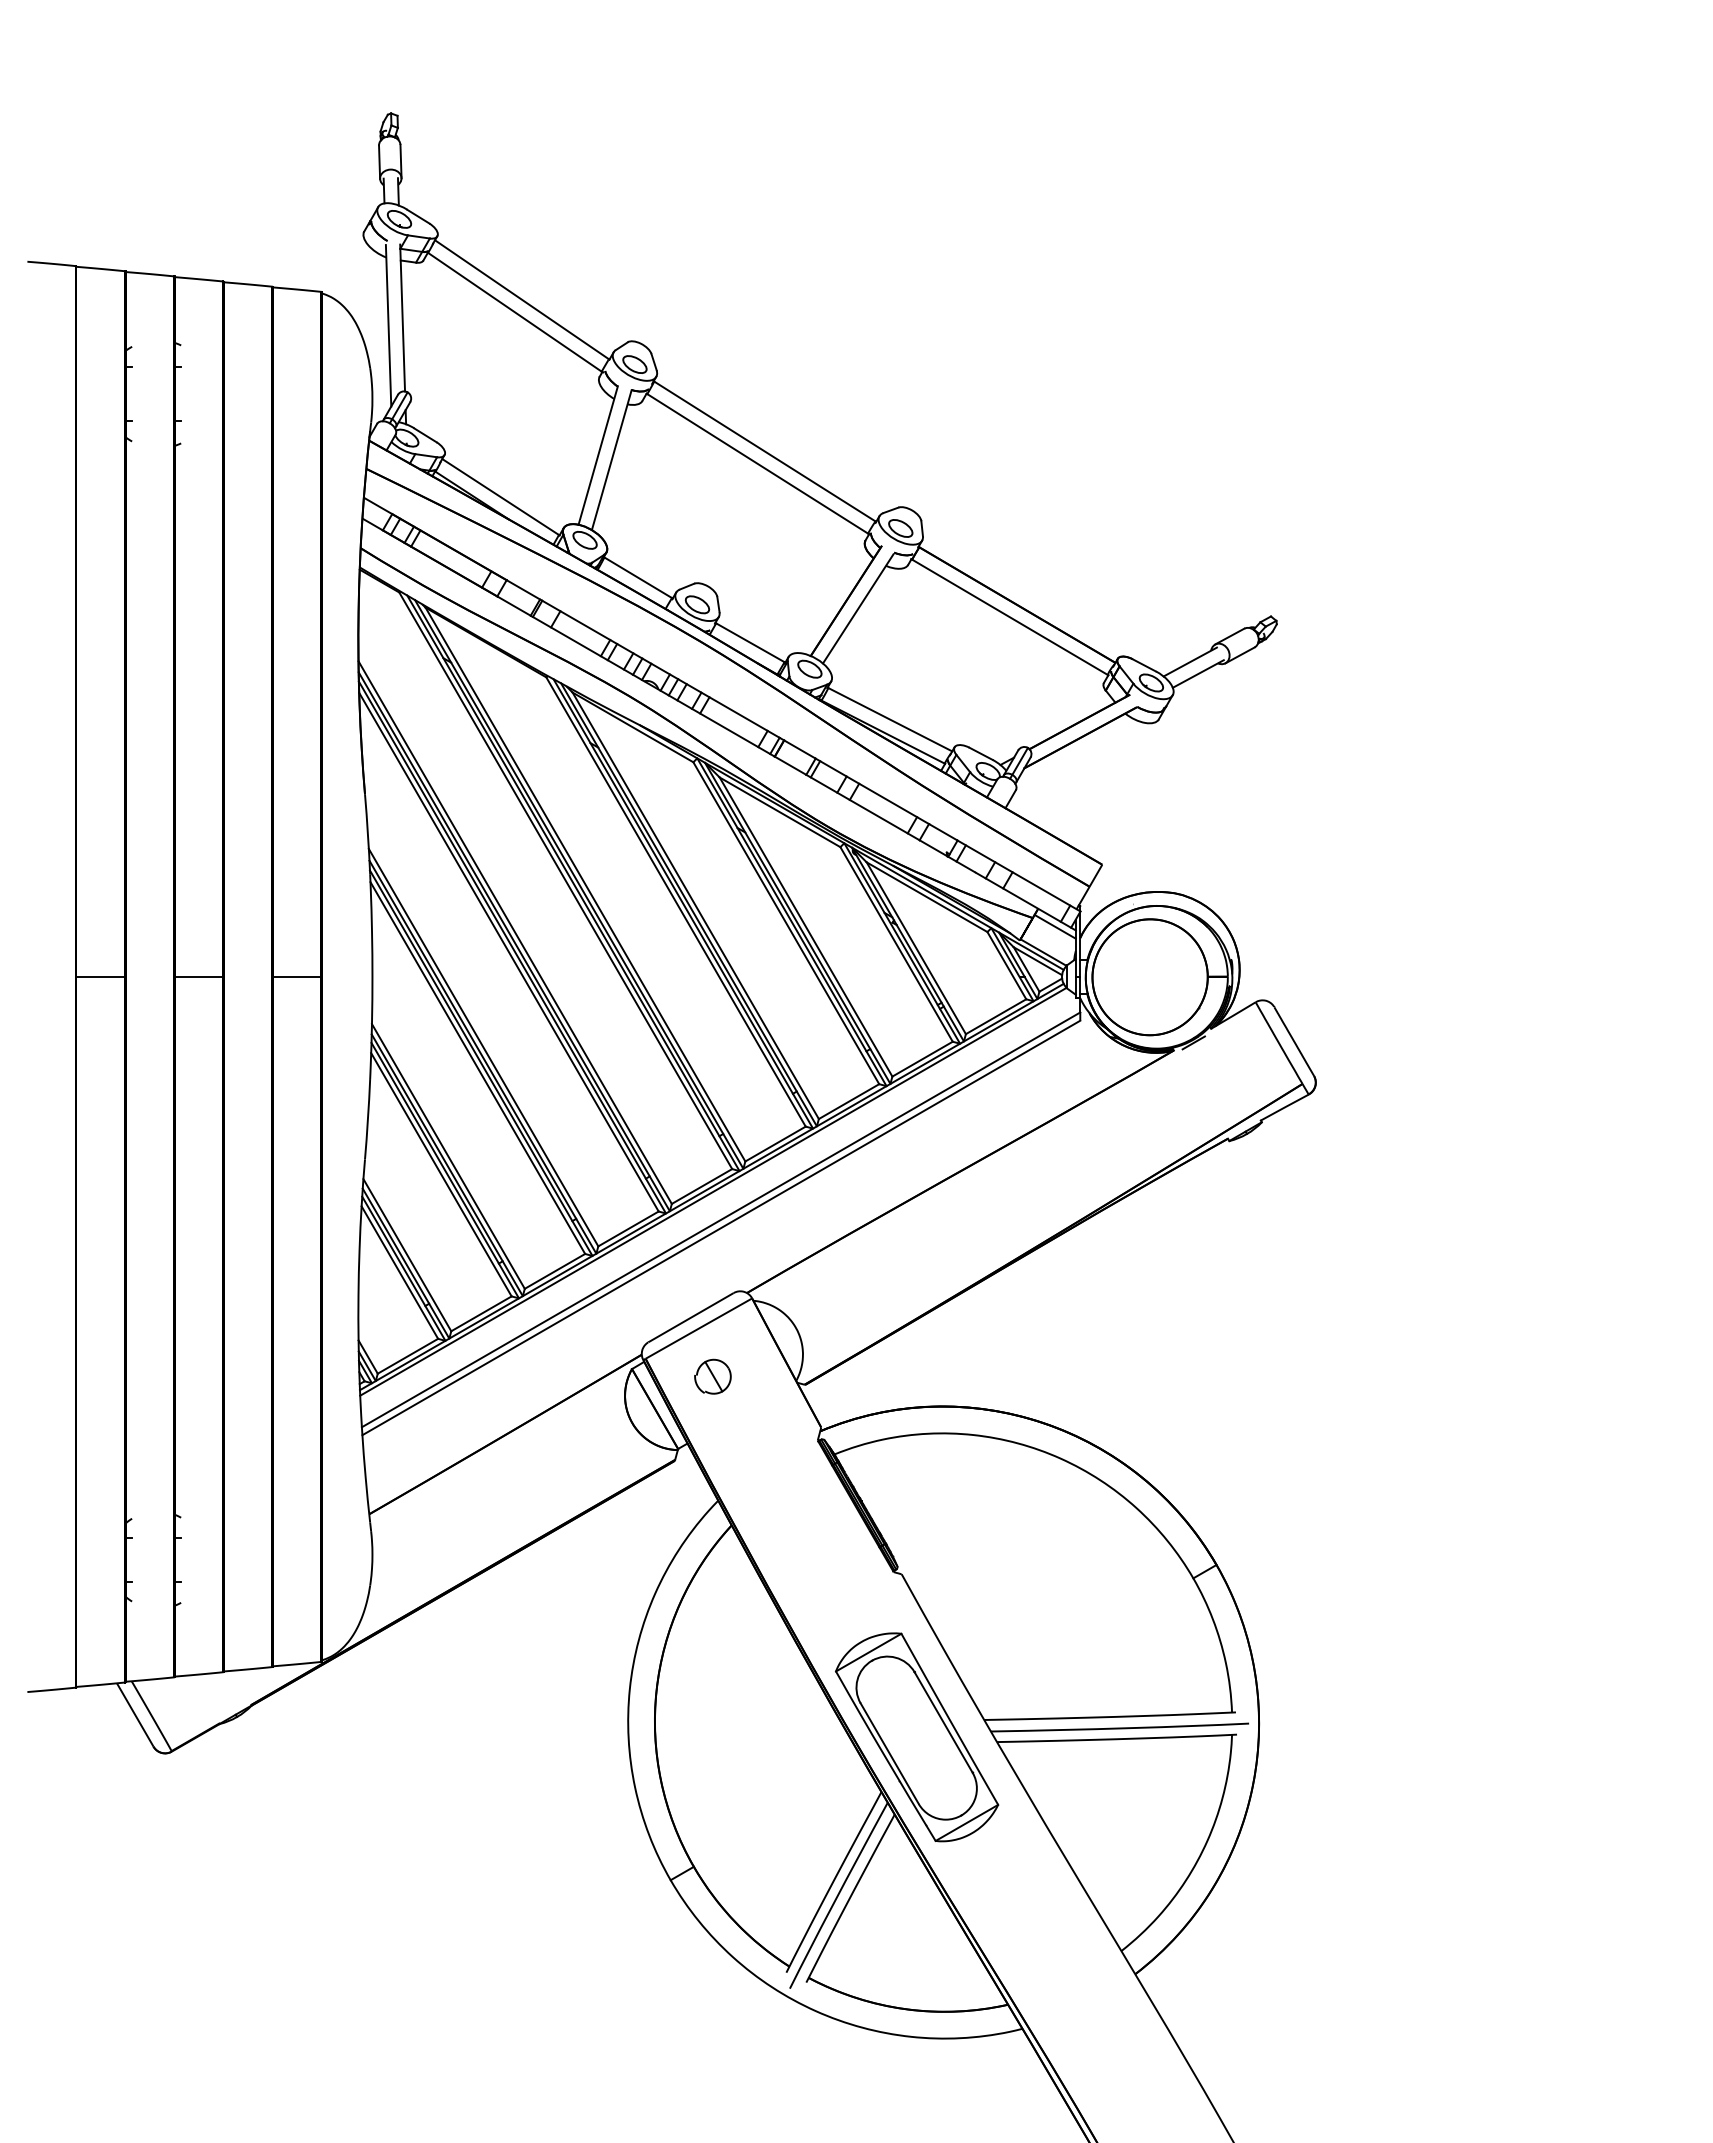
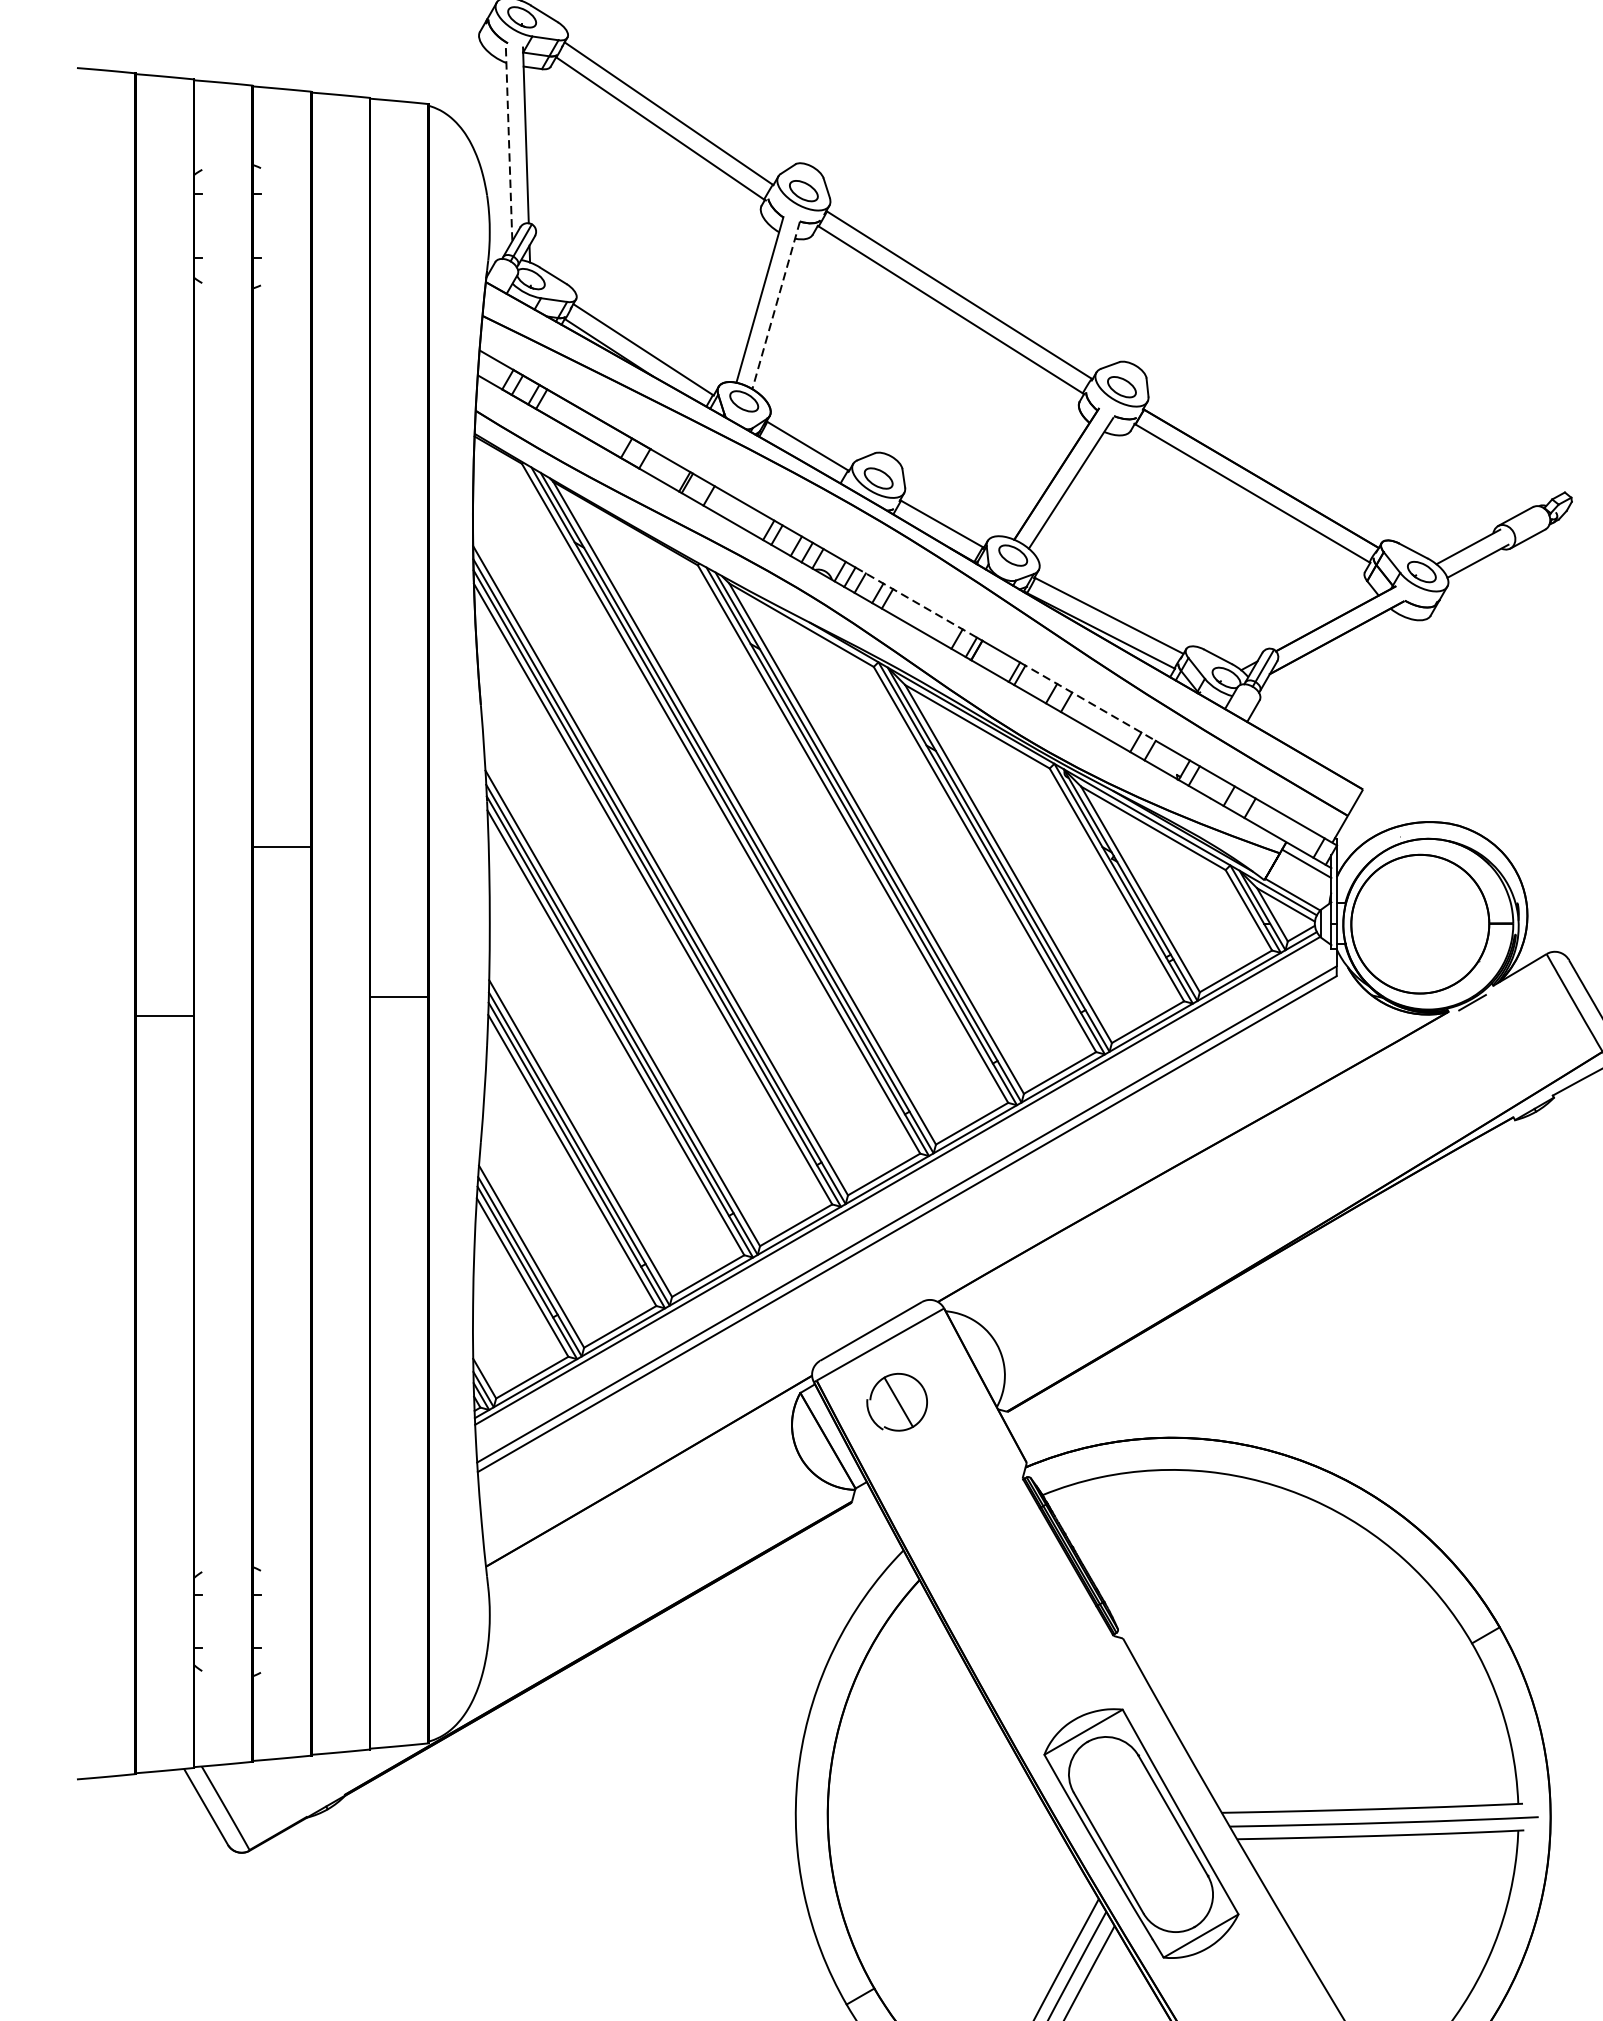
line: (388, 325) -> (509, 144), solid -> dashed
line: (611, 460) -> (775, 305), solid -> dashed
line: (728, 708) -> (915, 602), solid -> dashed
line: (872, 791) -> (1088, 701), solid -> dashed
line: (100, 976) -> (164, 1015), moved
line: (198, 976) -> (281, 846), moved
line: (296, 976) -> (398, 996), moved
part: (712, 1376) -> (896, 1401), size x1.4

